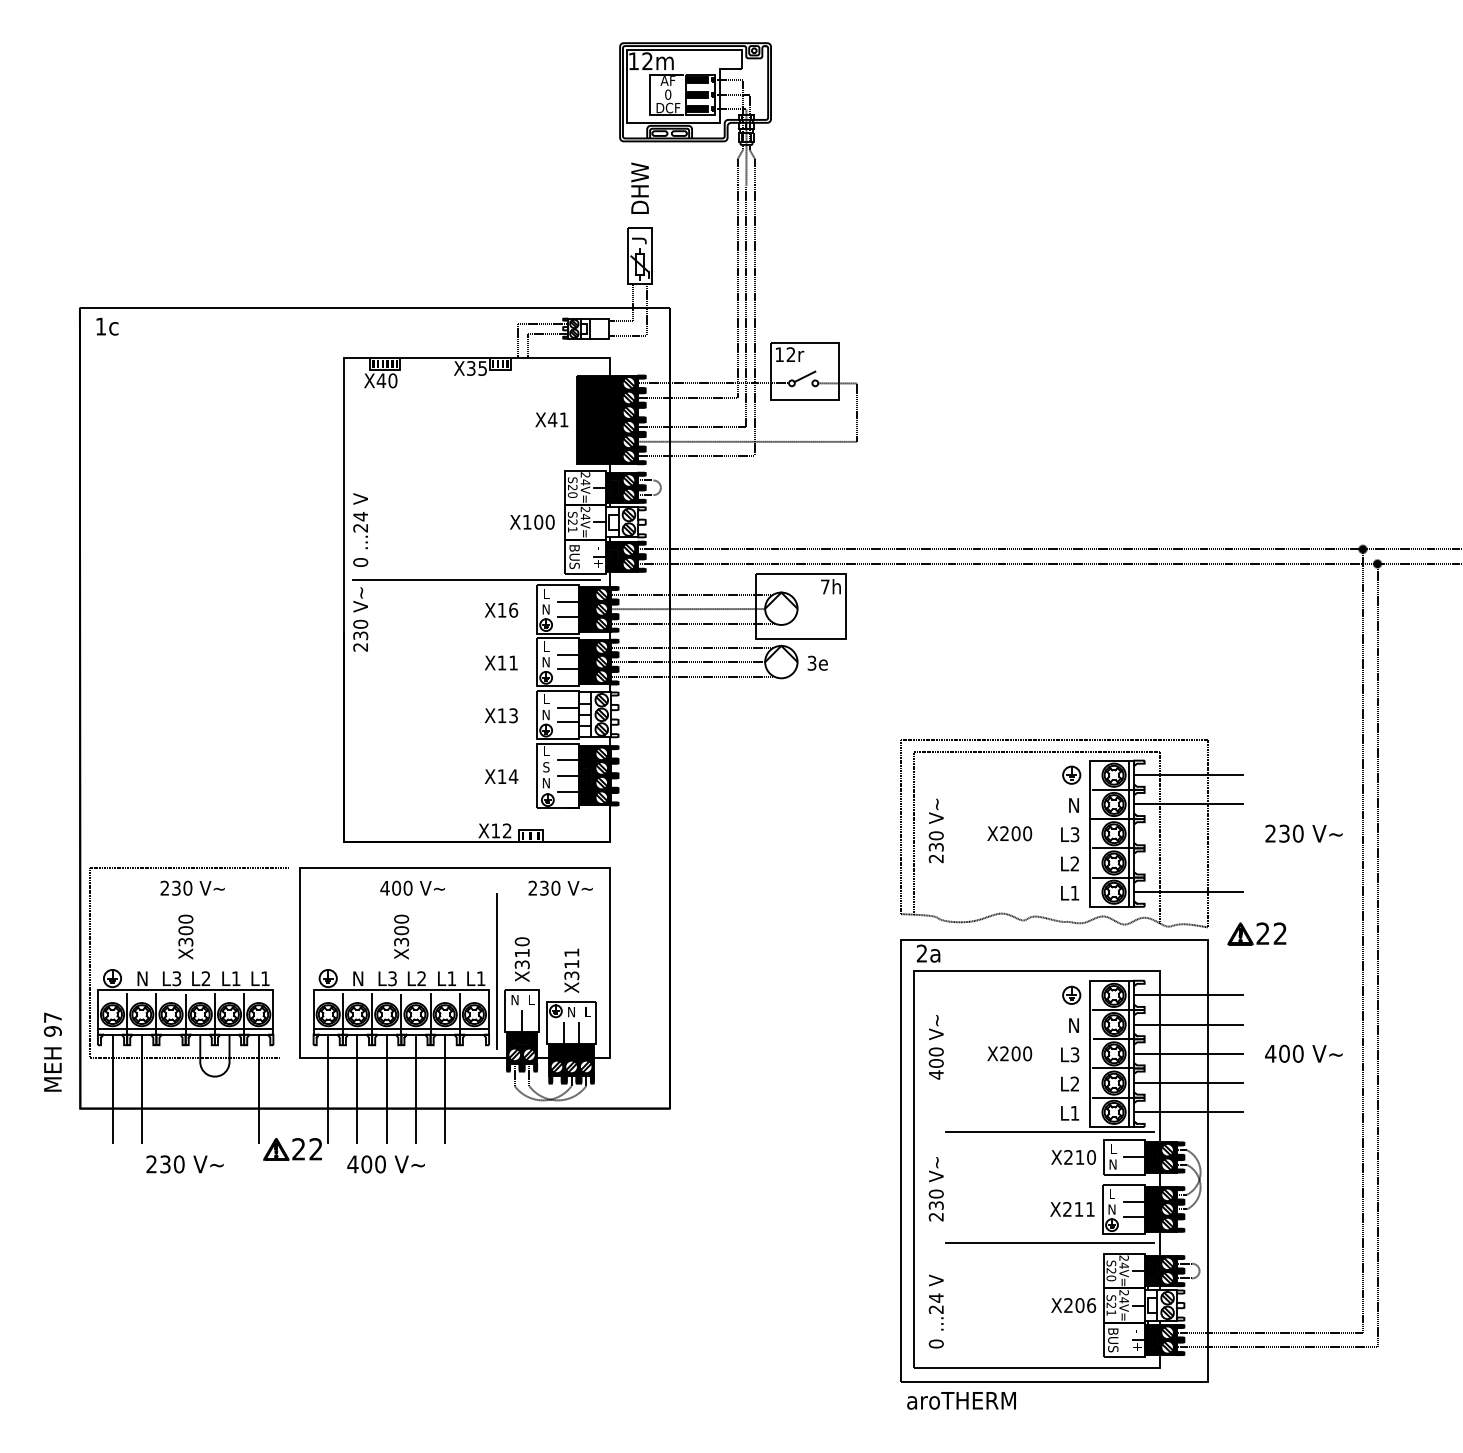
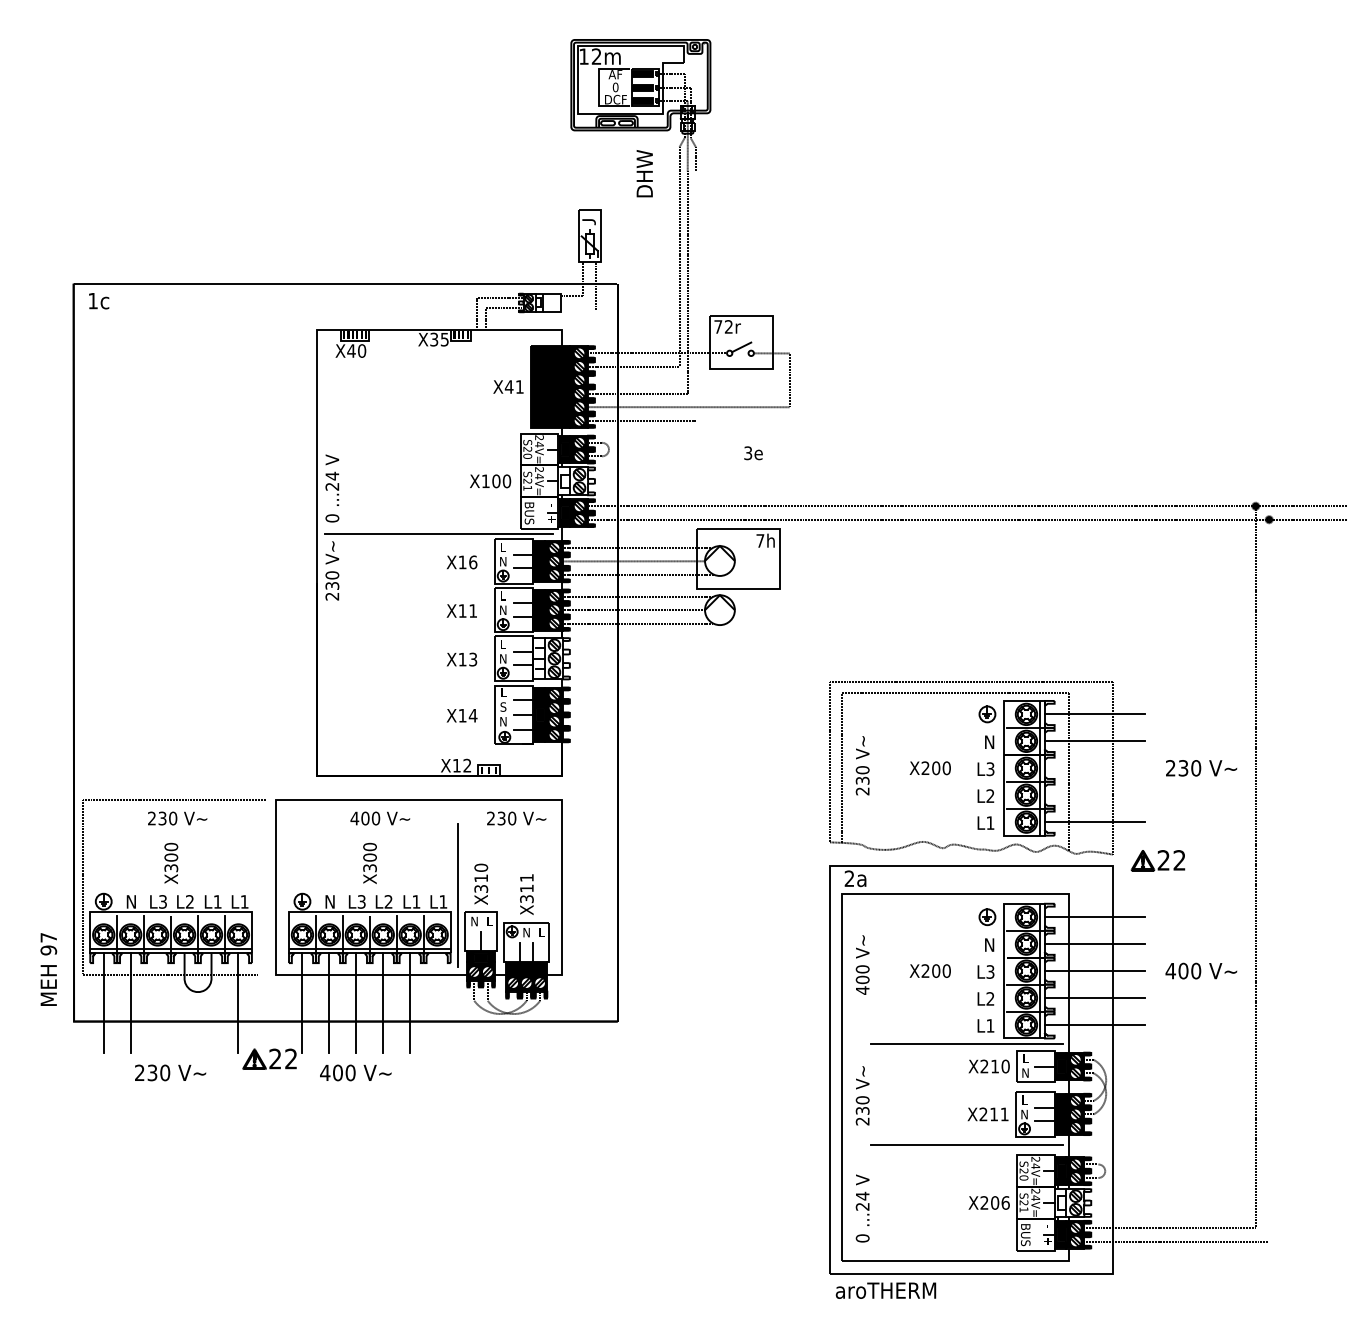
text: (639, 188) -> (644, 173), moved
line: (754, 320) -> (695, 295), removed
line: (627, 335) -> (578, 309), removed
text: (779, 354) -> (718, 326), 12r -> 72r
text: (817, 663) -> (753, 453), moved
line: (1377, 955) -> (1269, 880), removed

